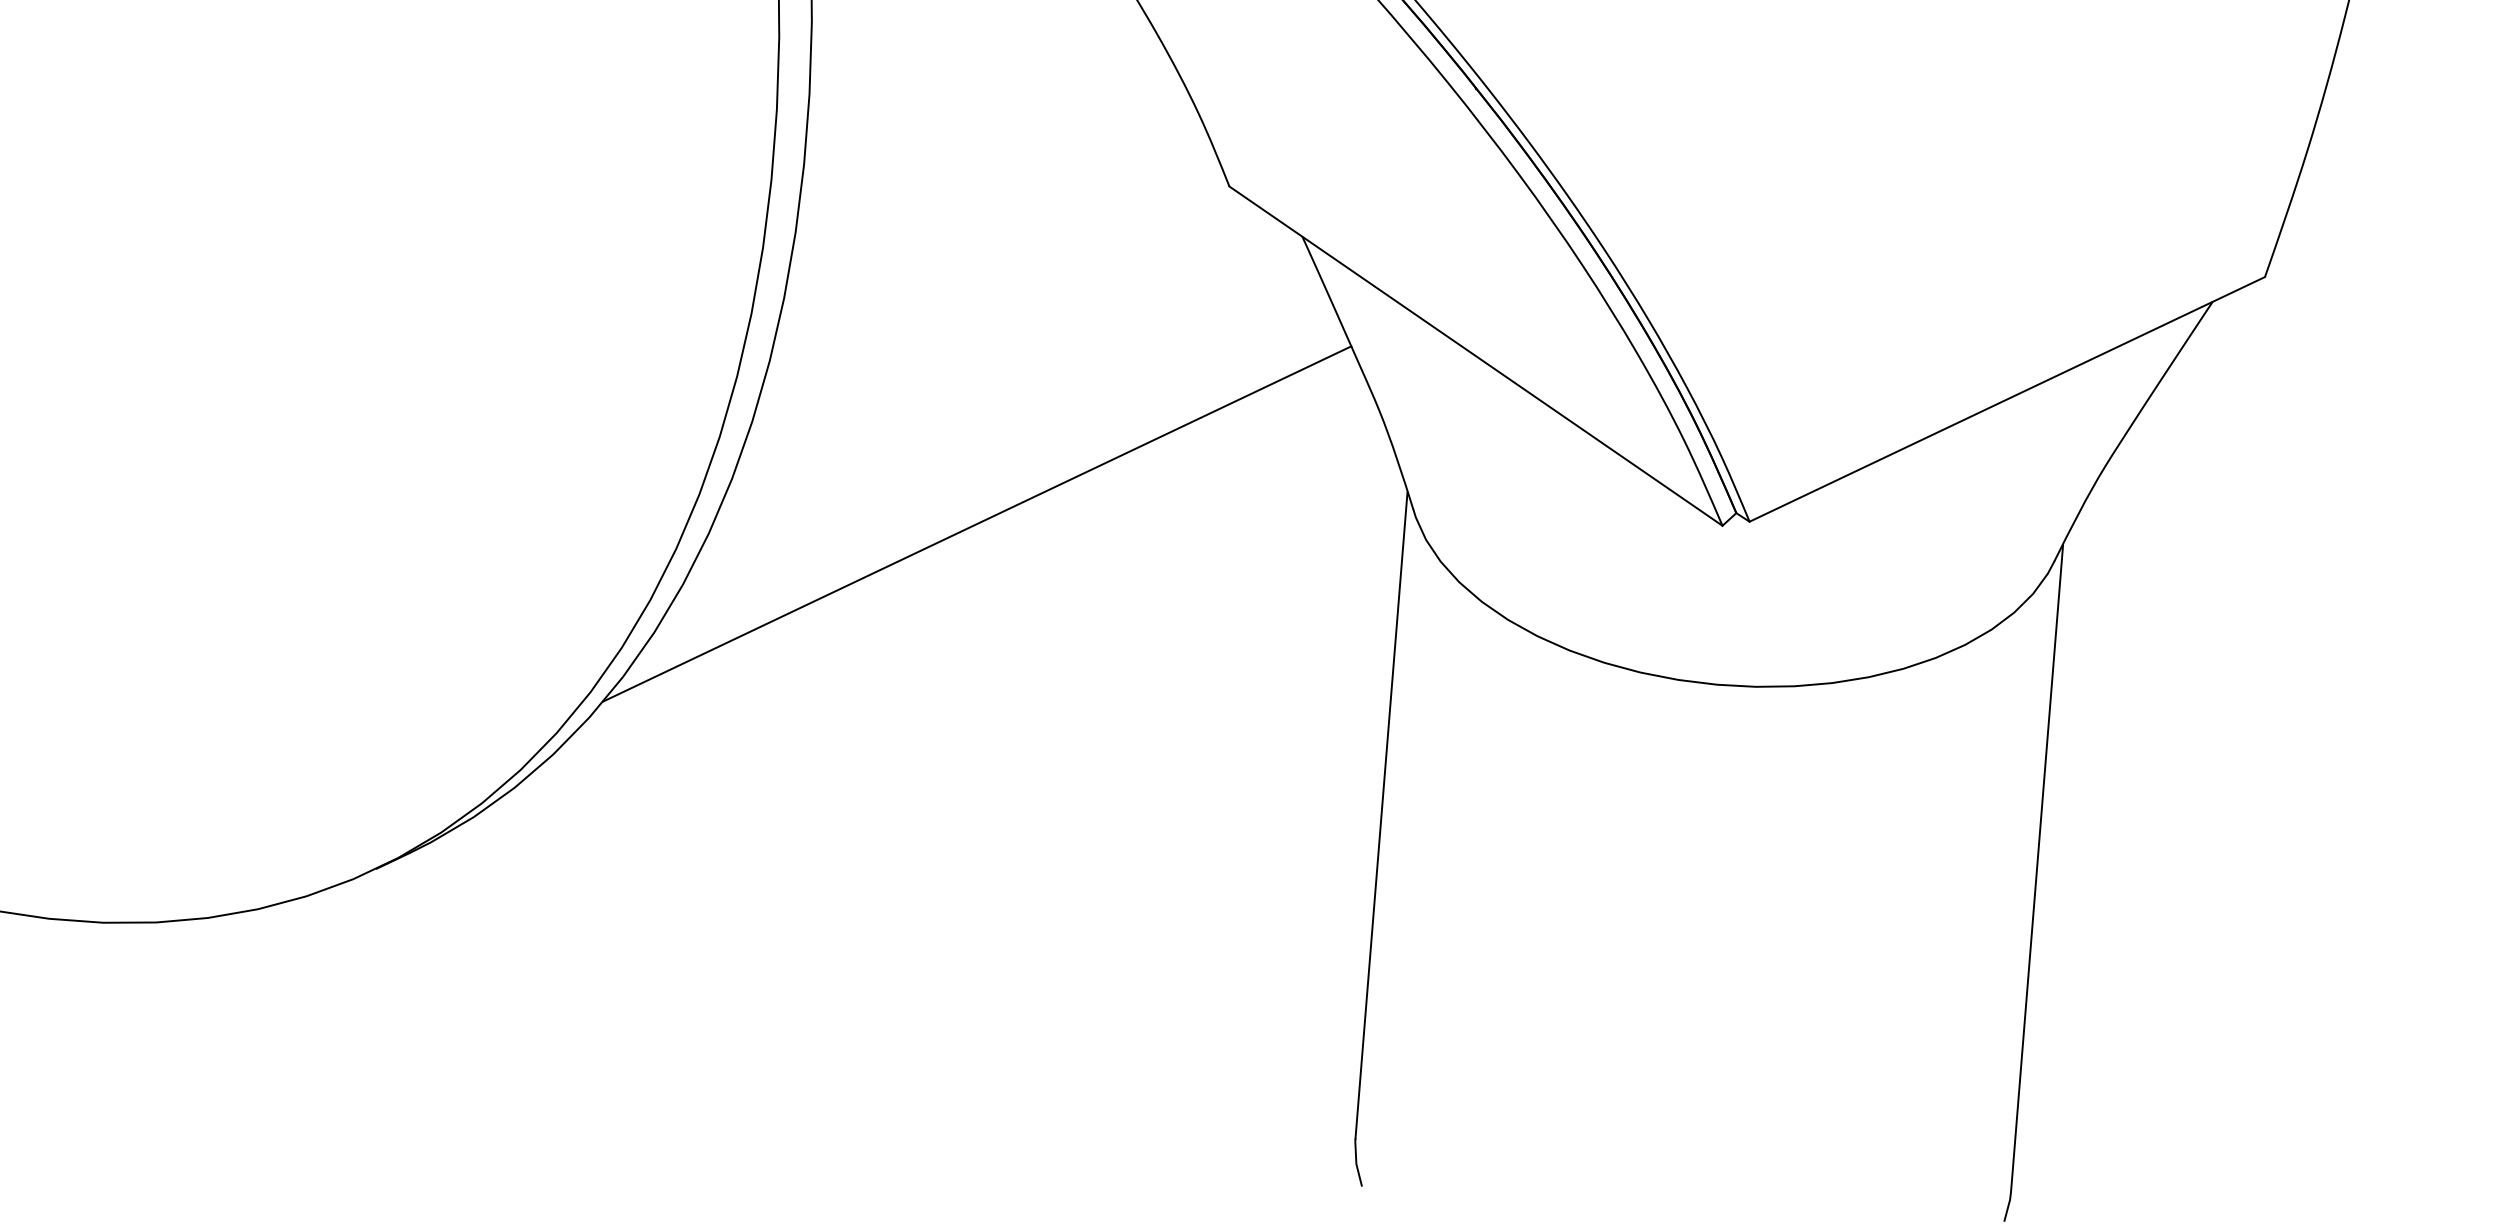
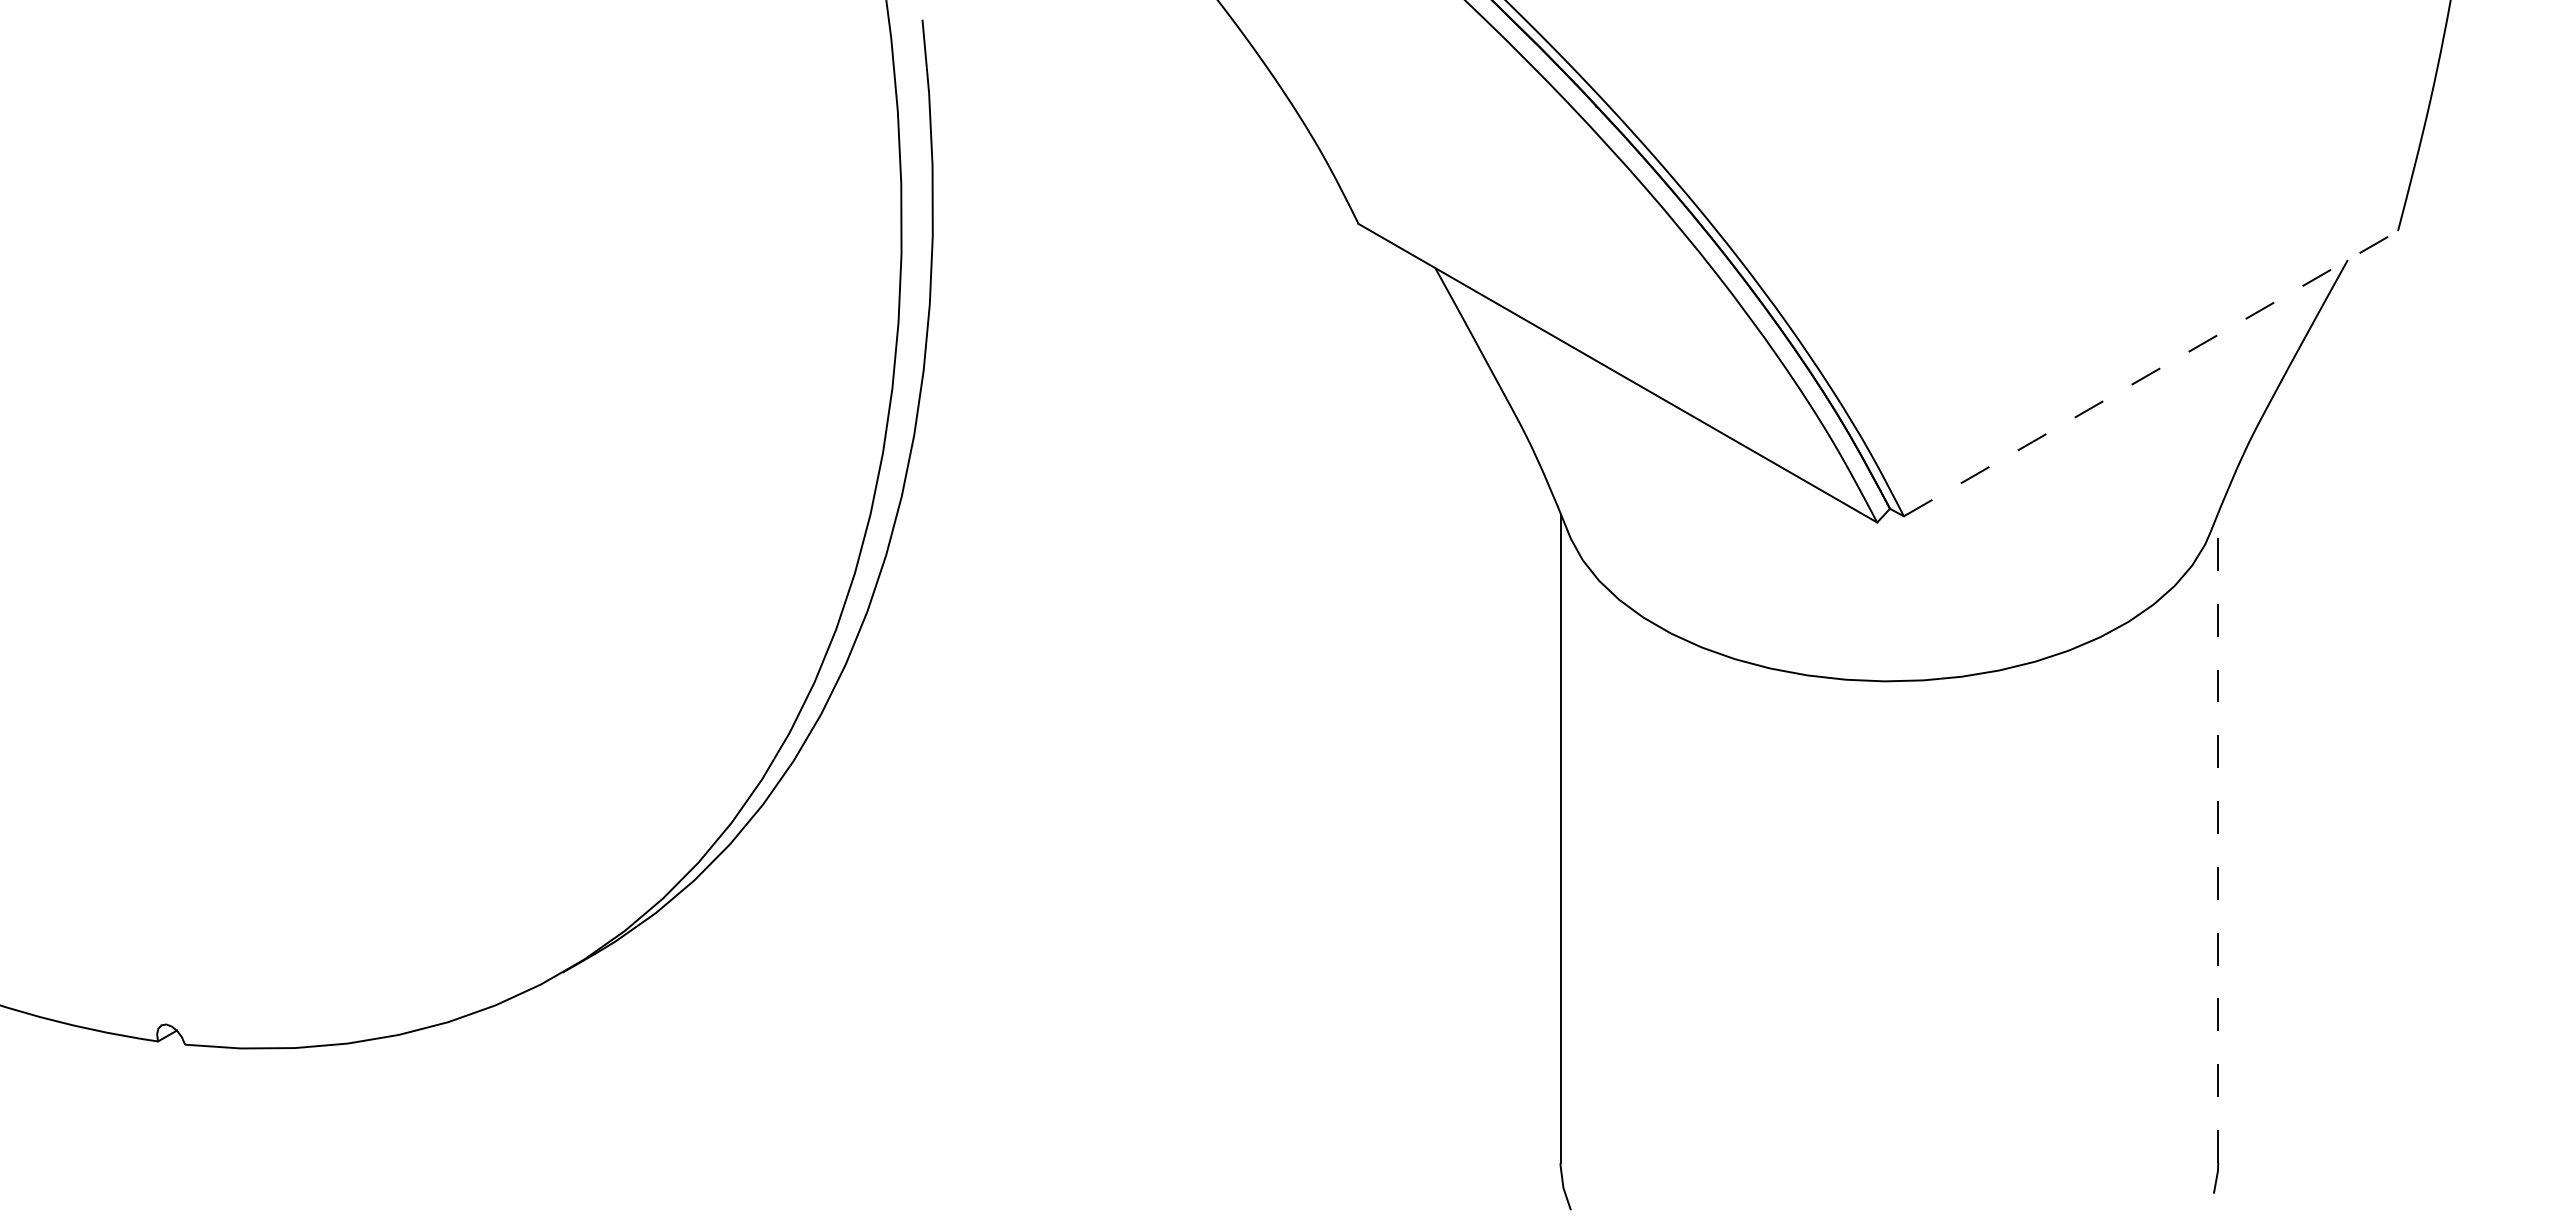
line: (2007, 399) -> (2151, 373), solid -> dashed
line: (976, 523) -> (1133, 580), removed
line: (2037, 868) -> (2218, 838), solid -> dashed

